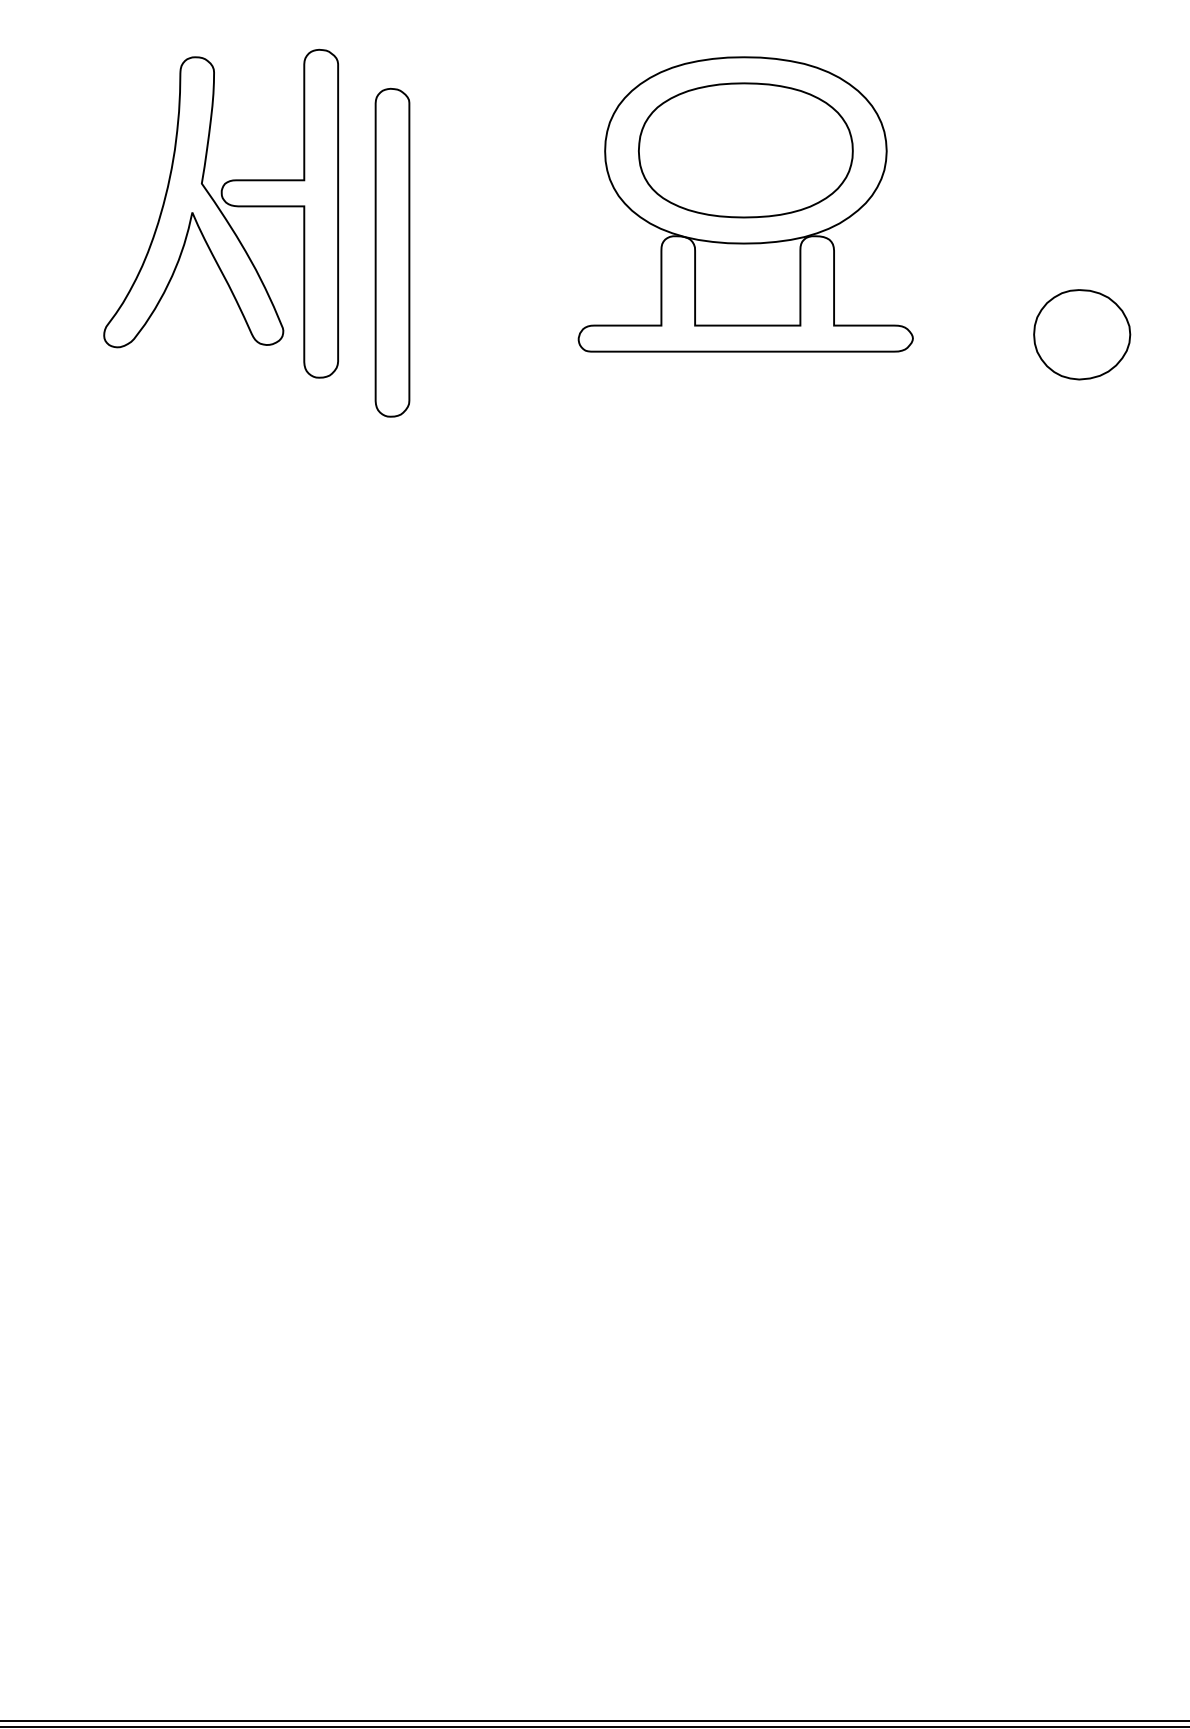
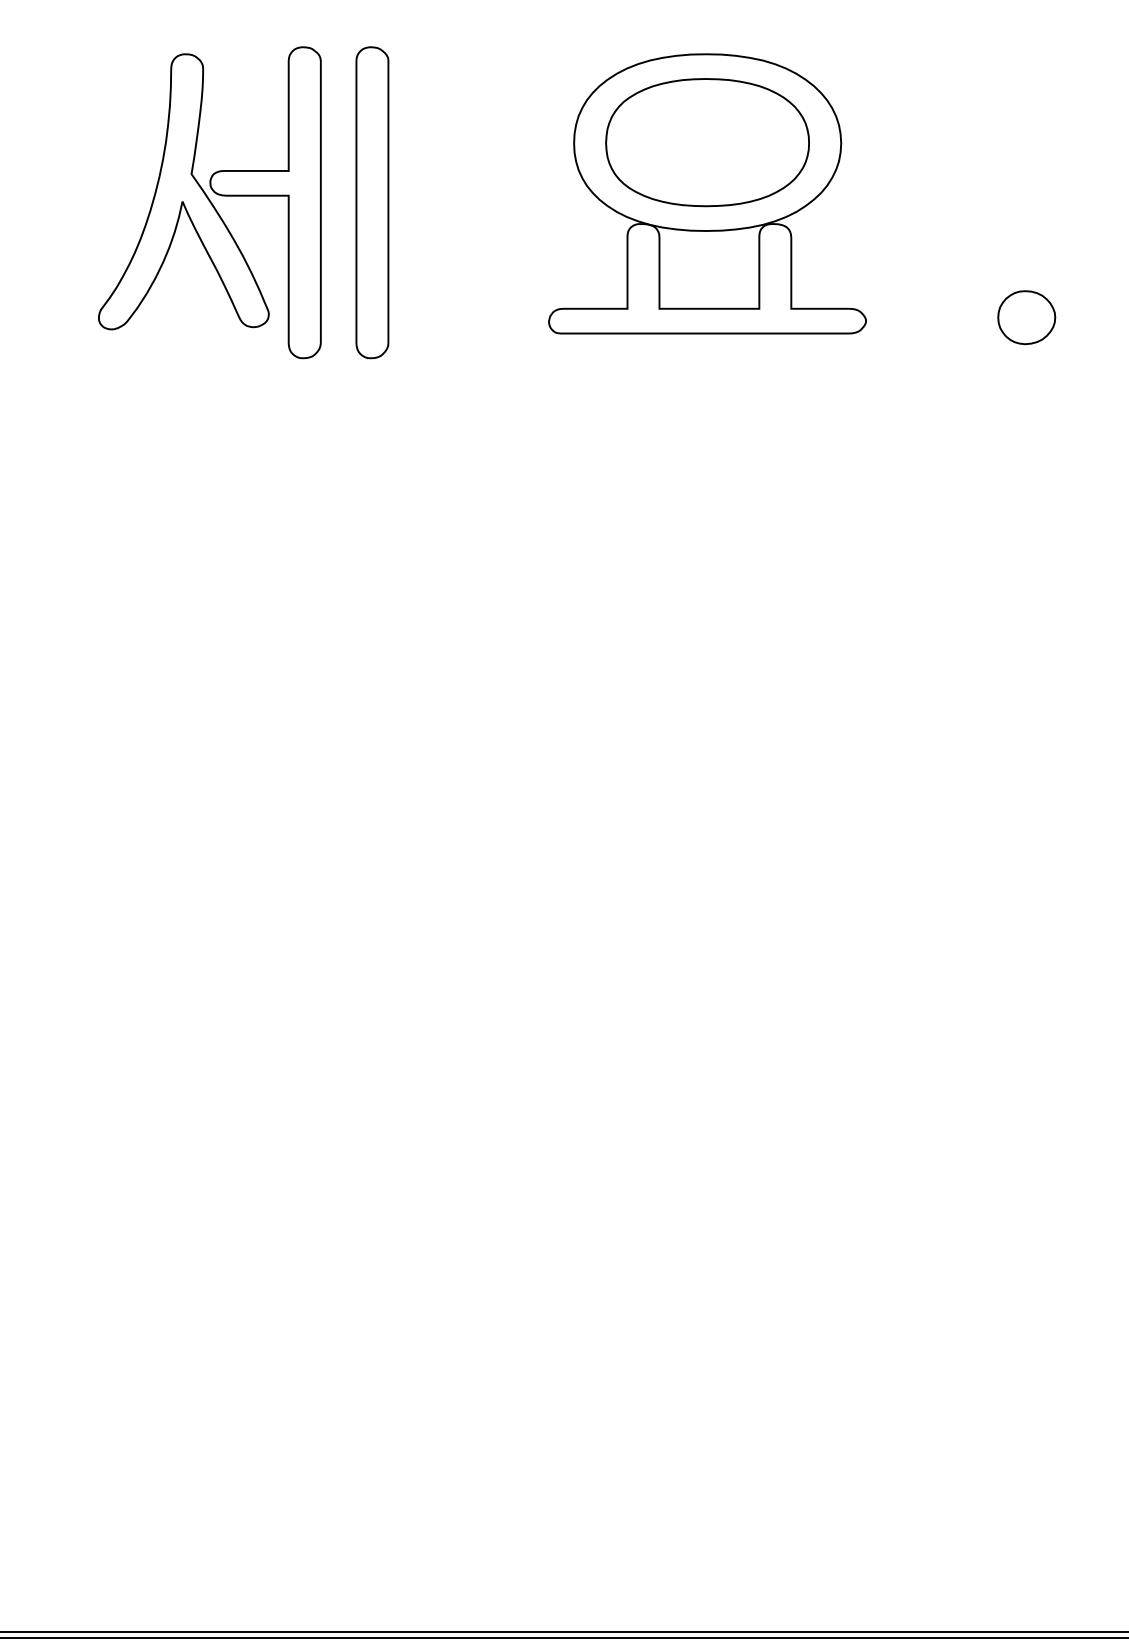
part: (392, 252) -> (372, 202), moved
part: (1082, 334) -> (1026, 317), size x0.62

